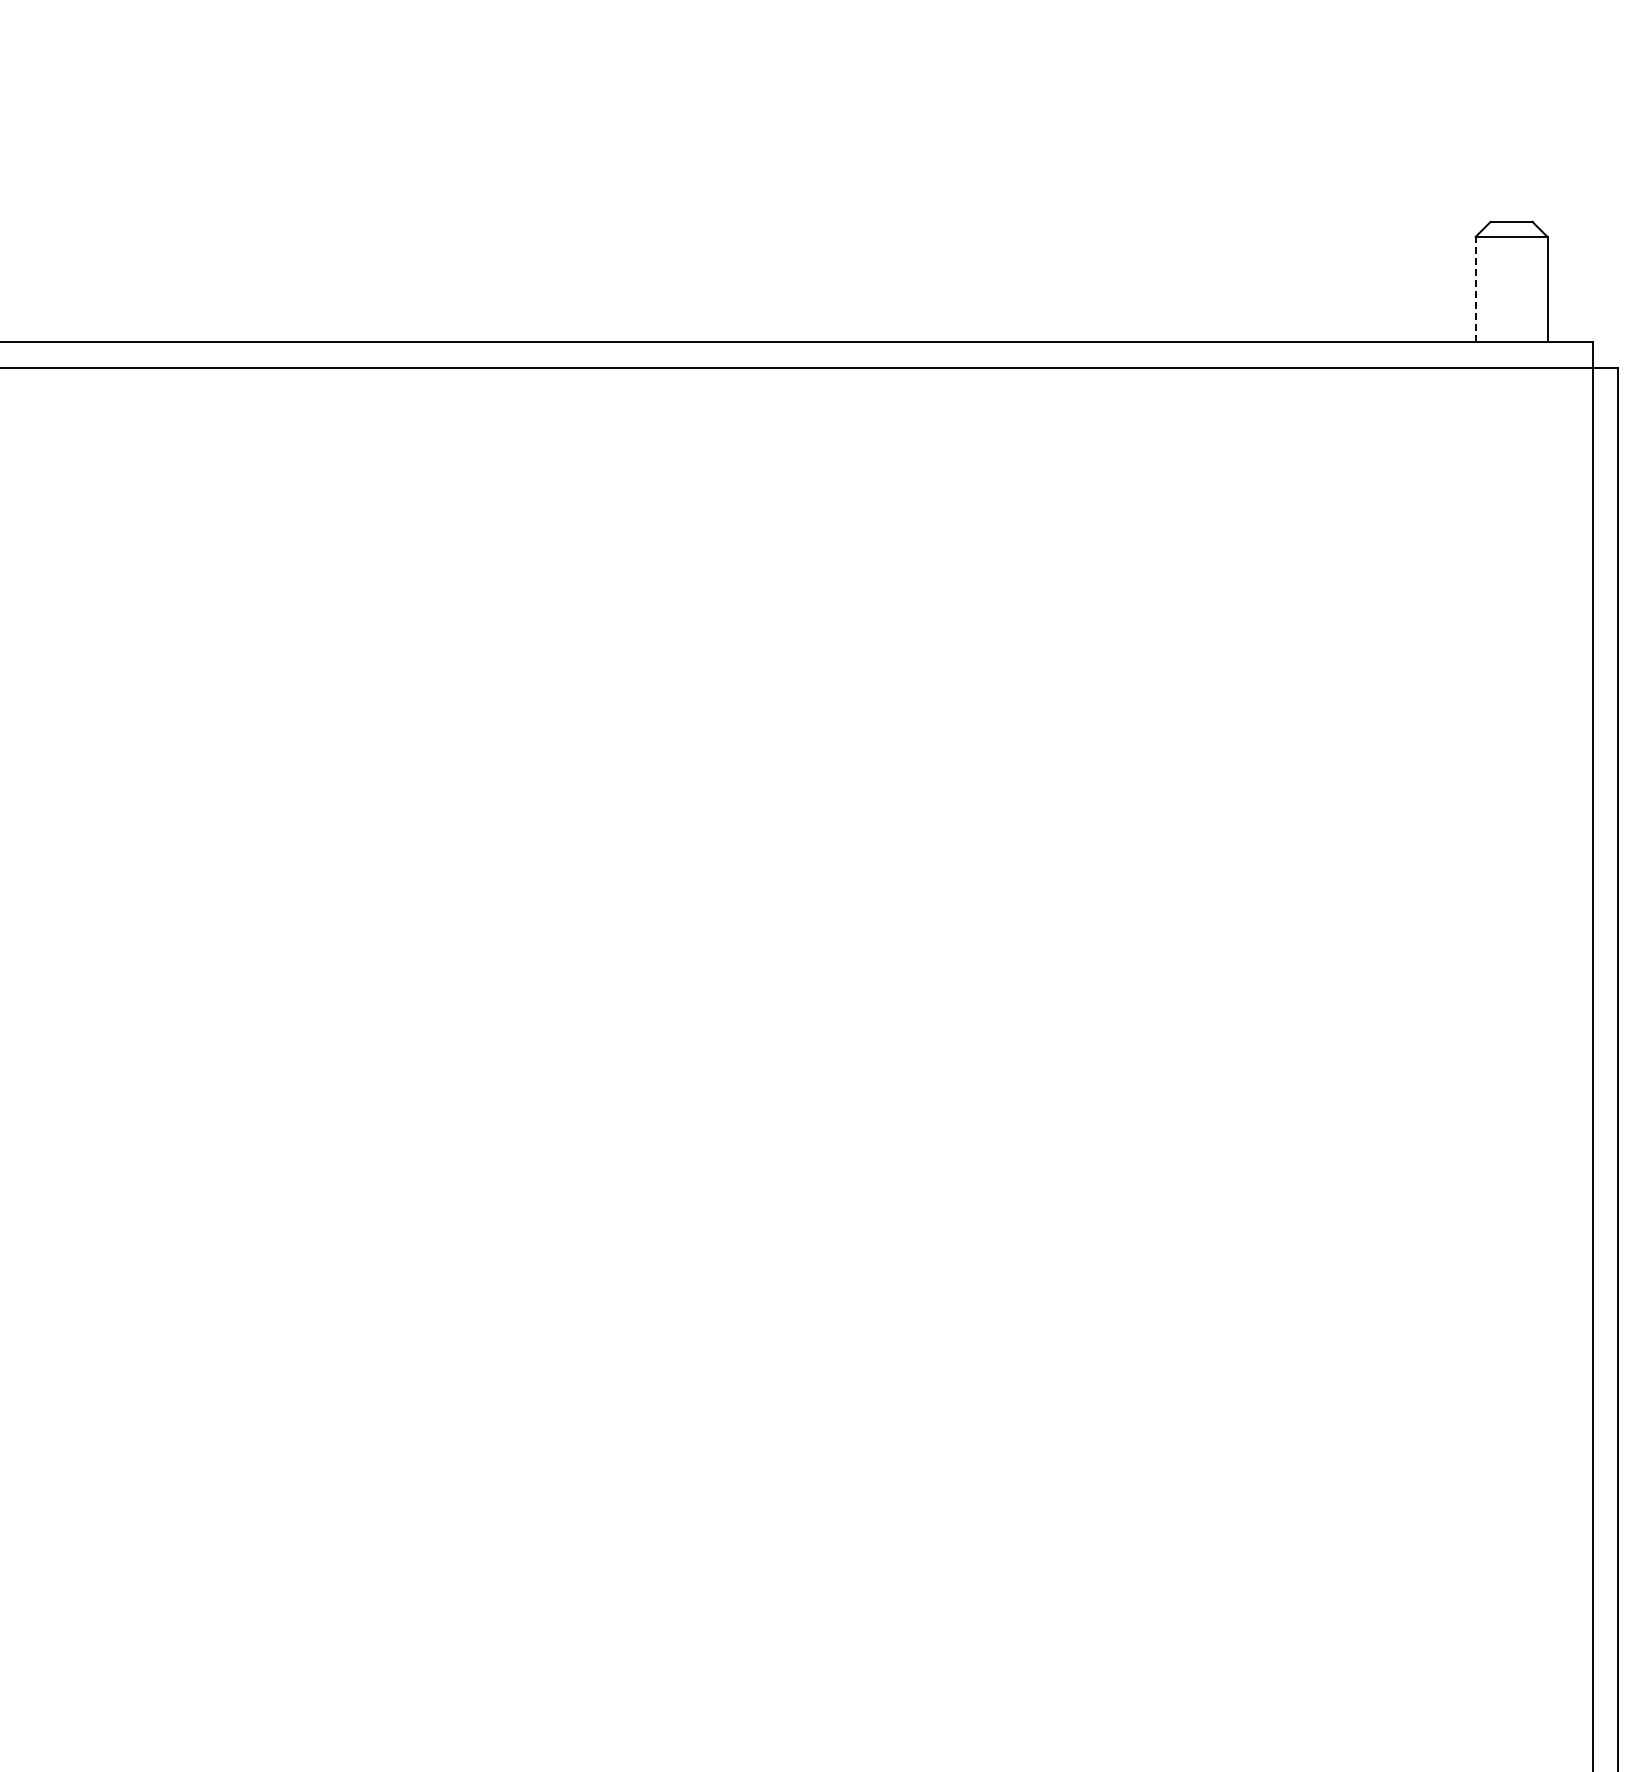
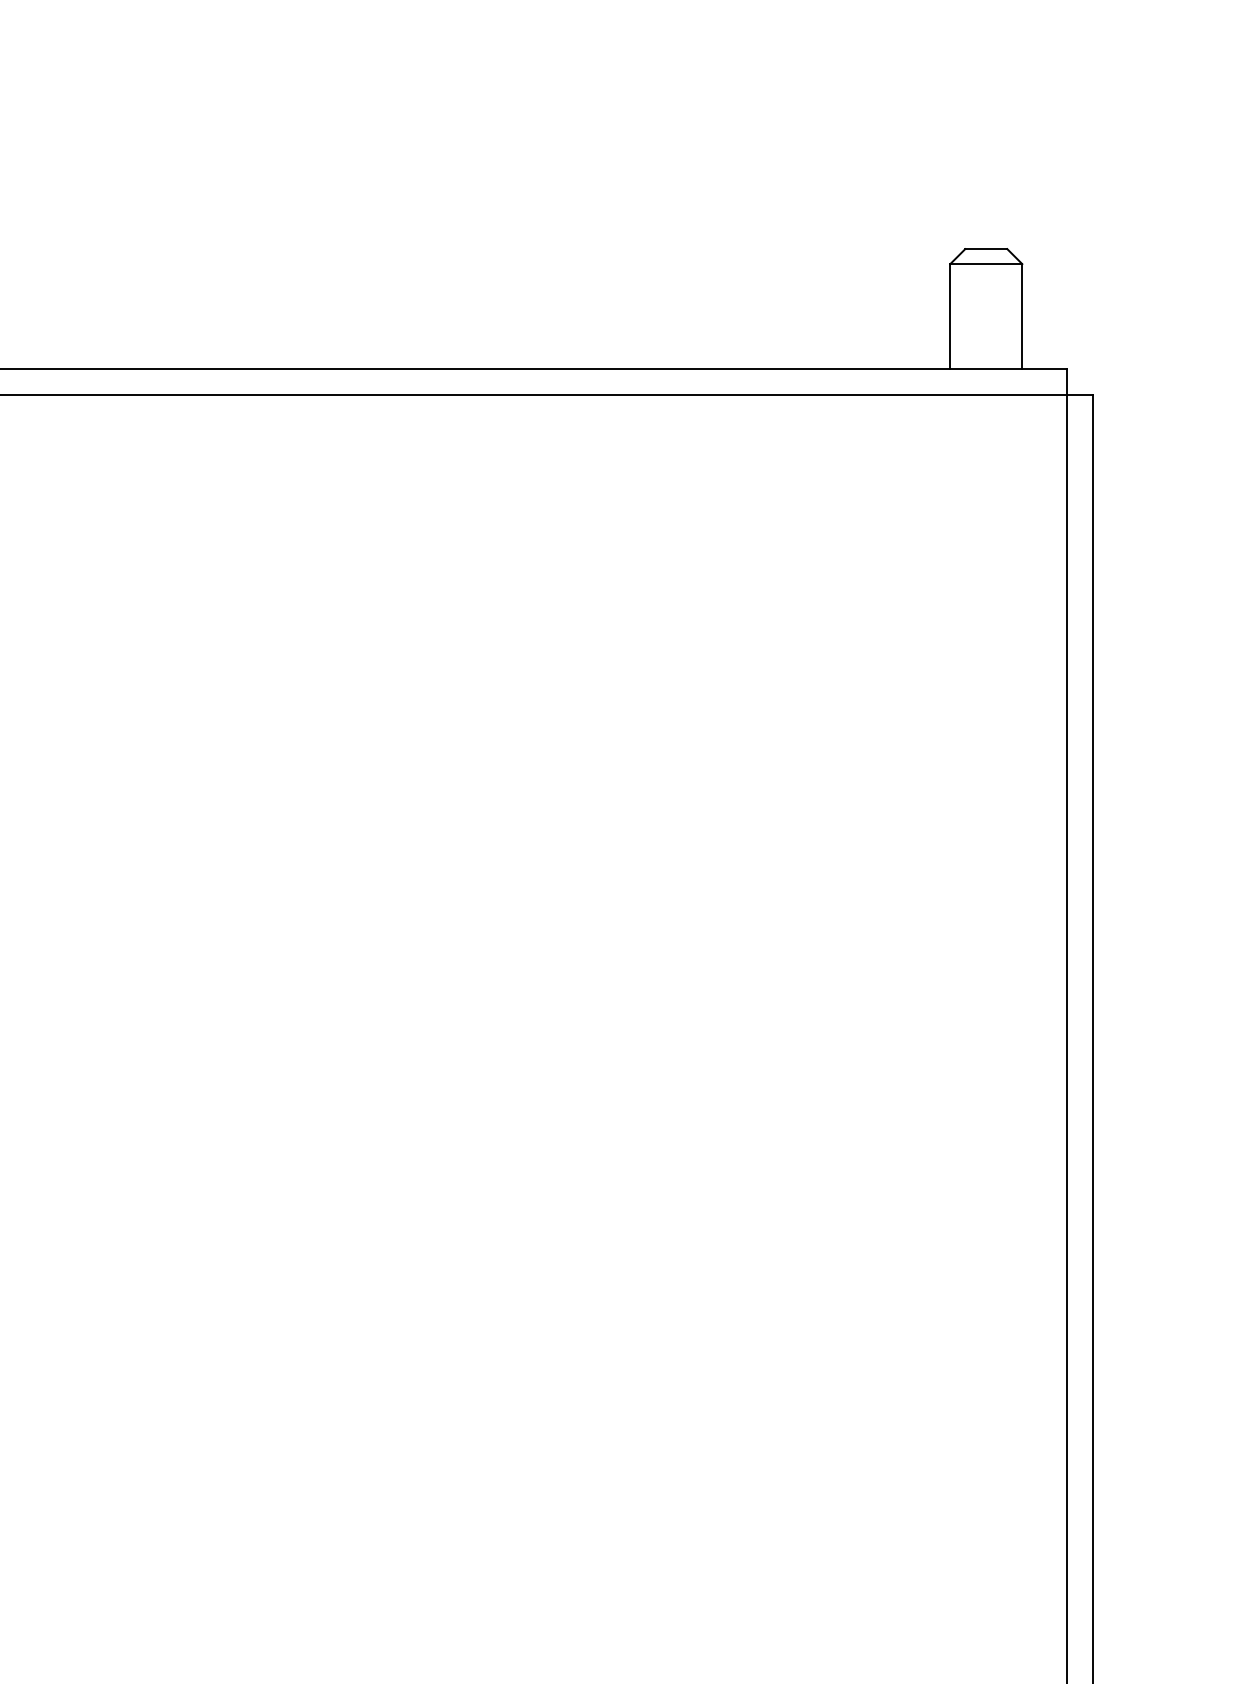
line: (1475, 289) -> (950, 316), dashed -> solid

